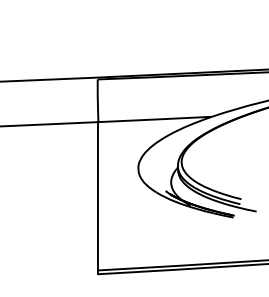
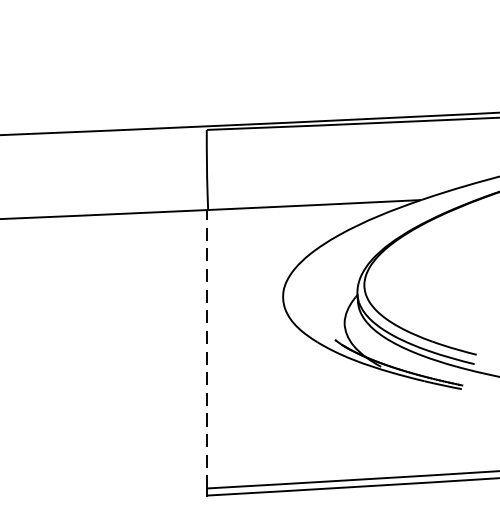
line: (97, 195) -> (206, 347), solid -> dashed

